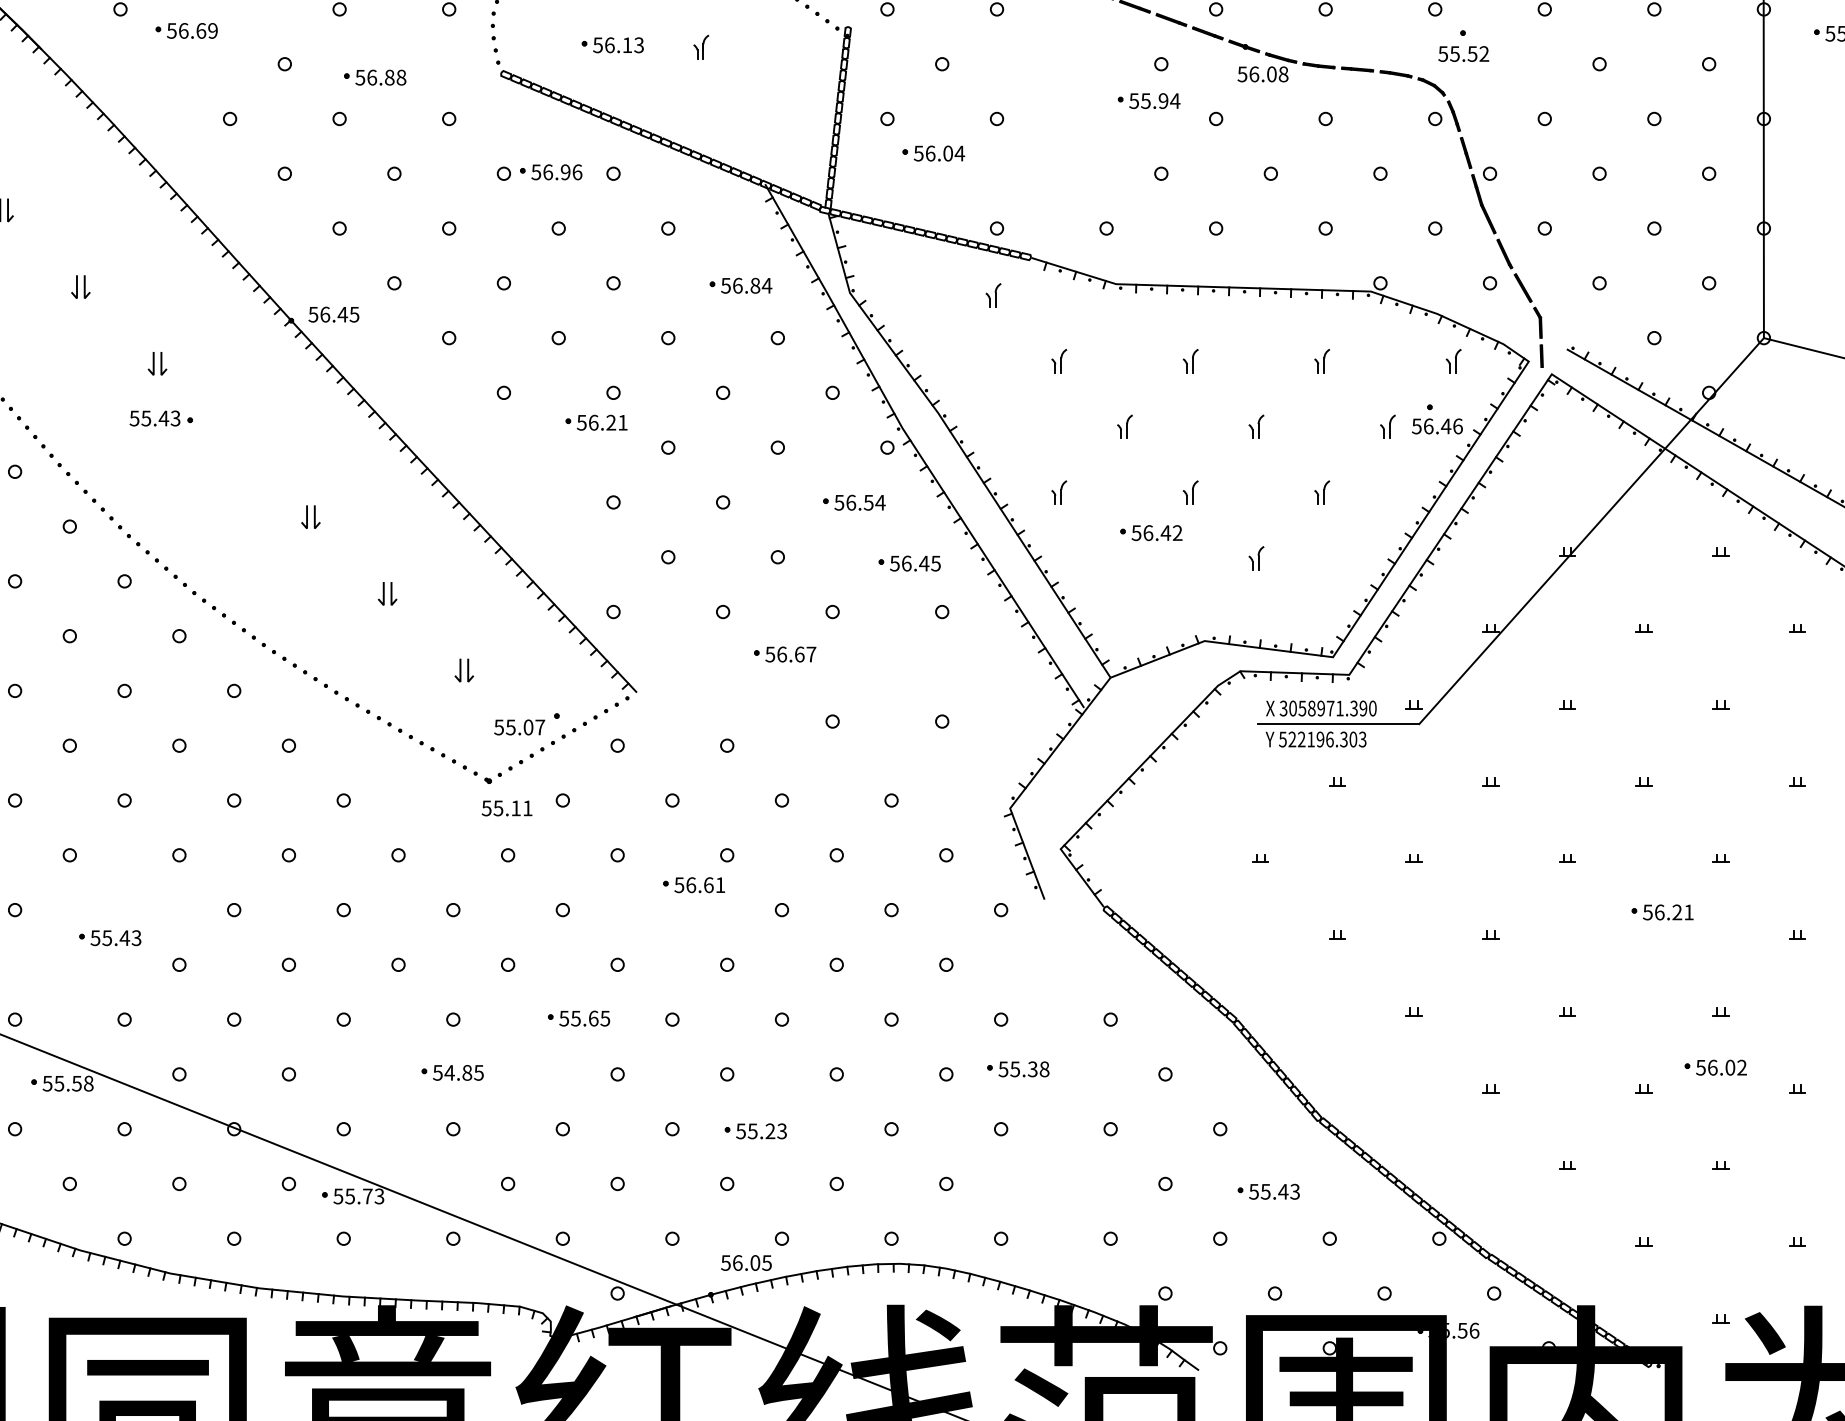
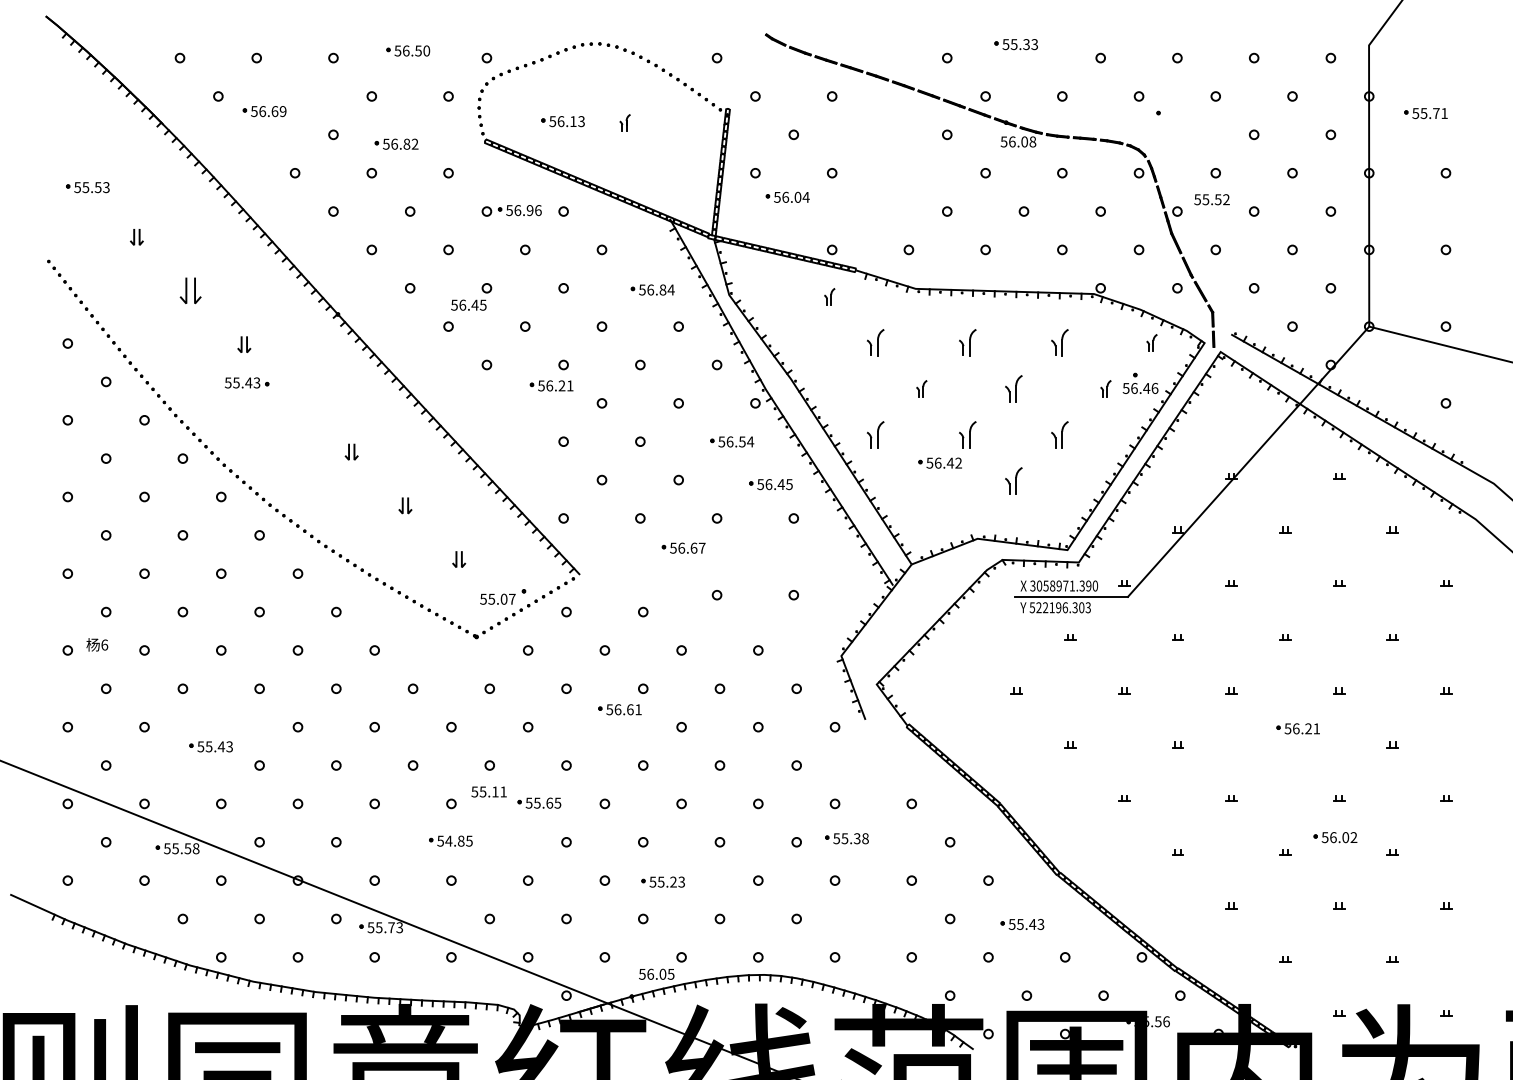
text: (1462, 53) -> (1211, 199), moved
text: (400, 76) -> (414, 143), 56.88 -> 56.82
part: (1148, 100) -> (938, 160), removed
part: (80, 286) -> (190, 290), size x1.6
text: (333, 313) -> (468, 304), moved
part: (1058, 360) -> (875, 342), size x1.6
part: (1190, 360) -> (967, 342), size x1.6
part: (1321, 360) -> (1059, 342), size x1.6
part: (1255, 426) -> (1013, 388), size x1.6
part: (1058, 492) -> (875, 434), size x1.6
part: (1190, 492) -> (967, 434), size x1.6
part: (1321, 492) -> (1059, 434), size x1.6
part: (1255, 557) -> (1013, 480), size x1.6
text: (506, 807) -> (488, 791), moved

